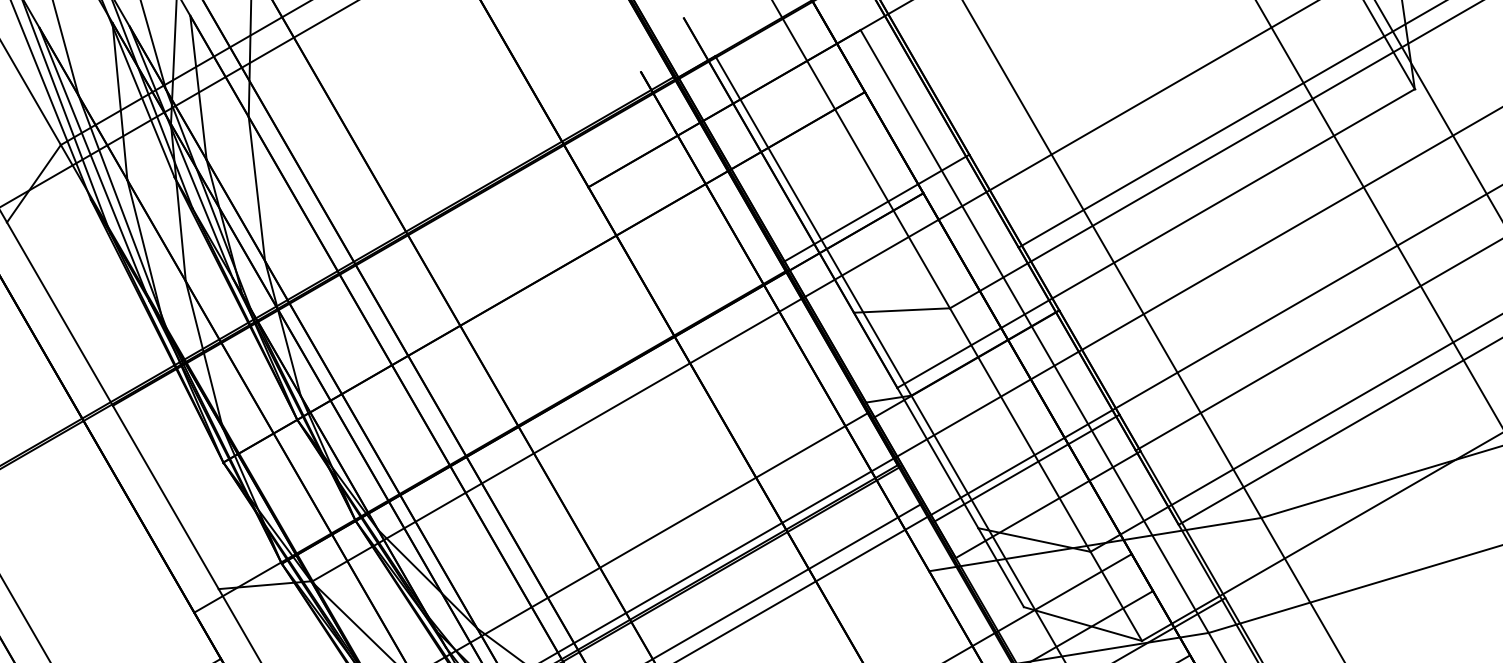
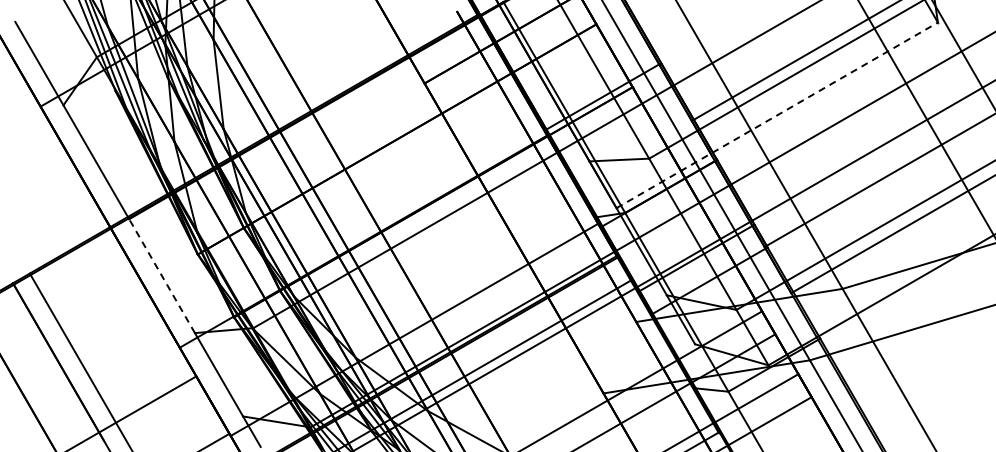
line: (1156, 238) -> (777, 115), solid -> dashed
line: (166, 497) -> (162, 276), solid -> dashed

